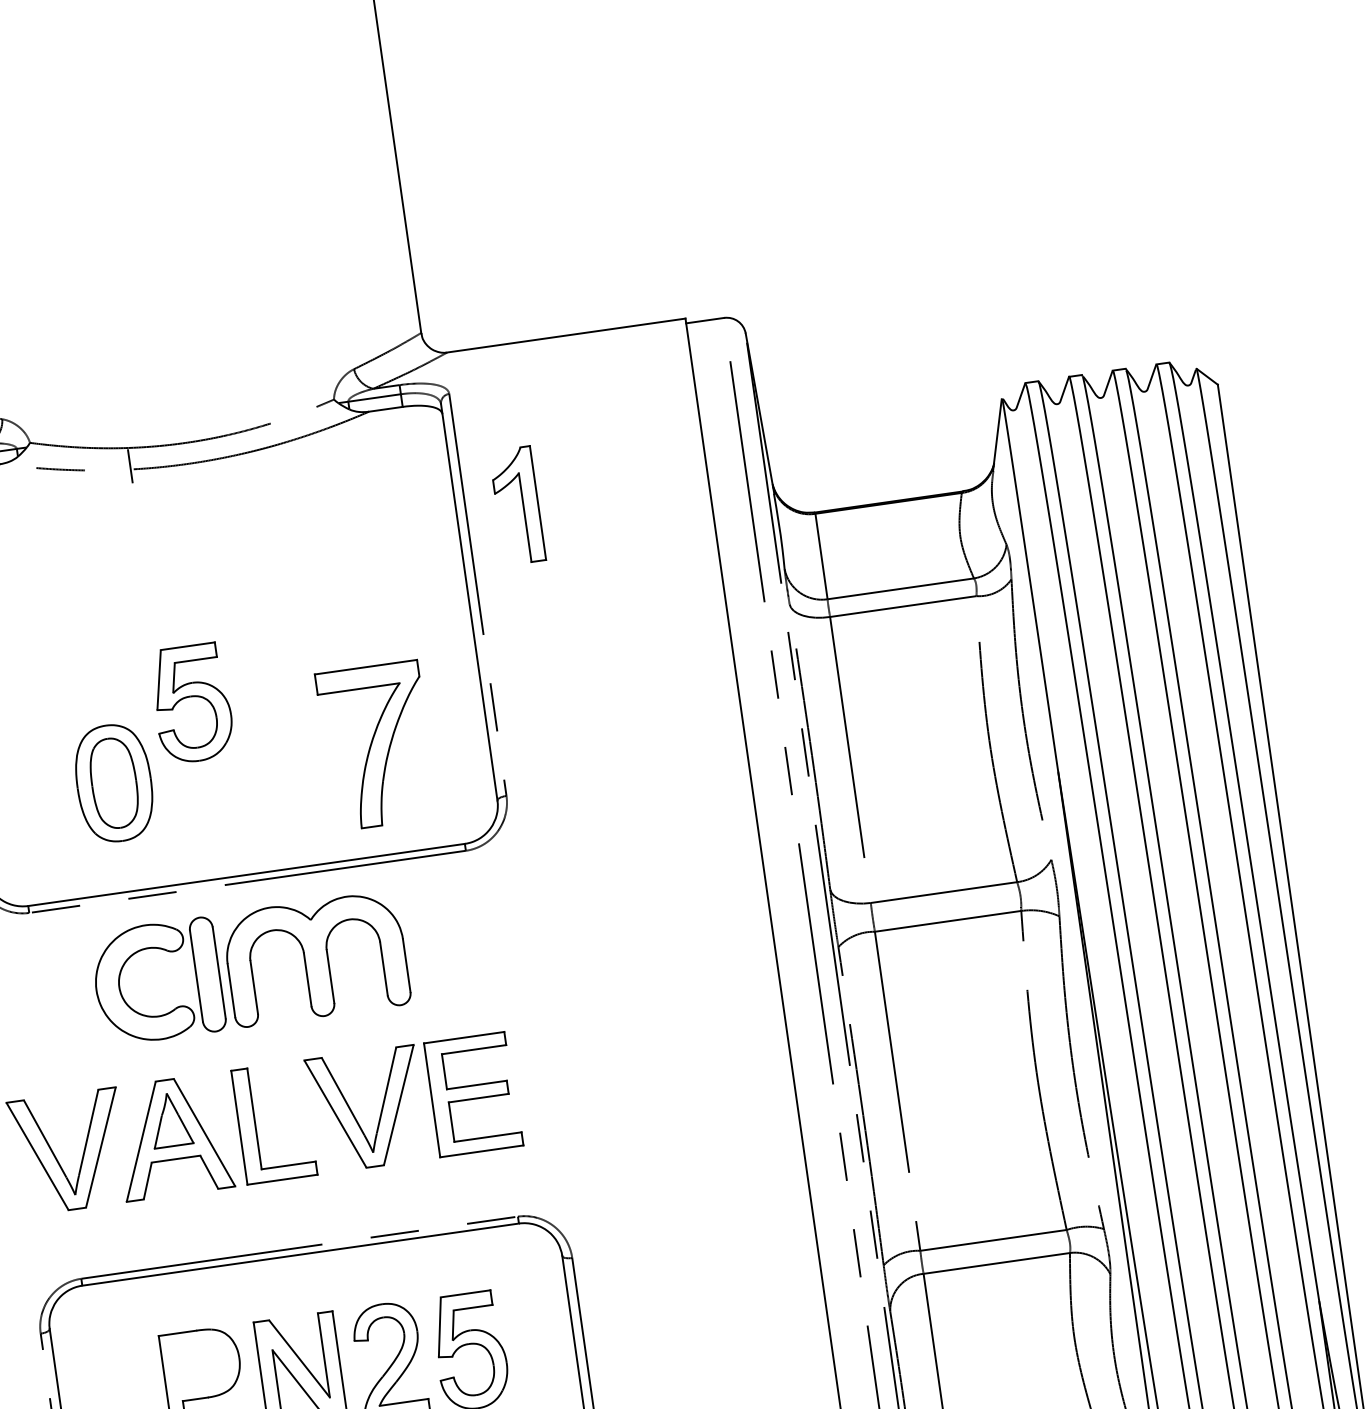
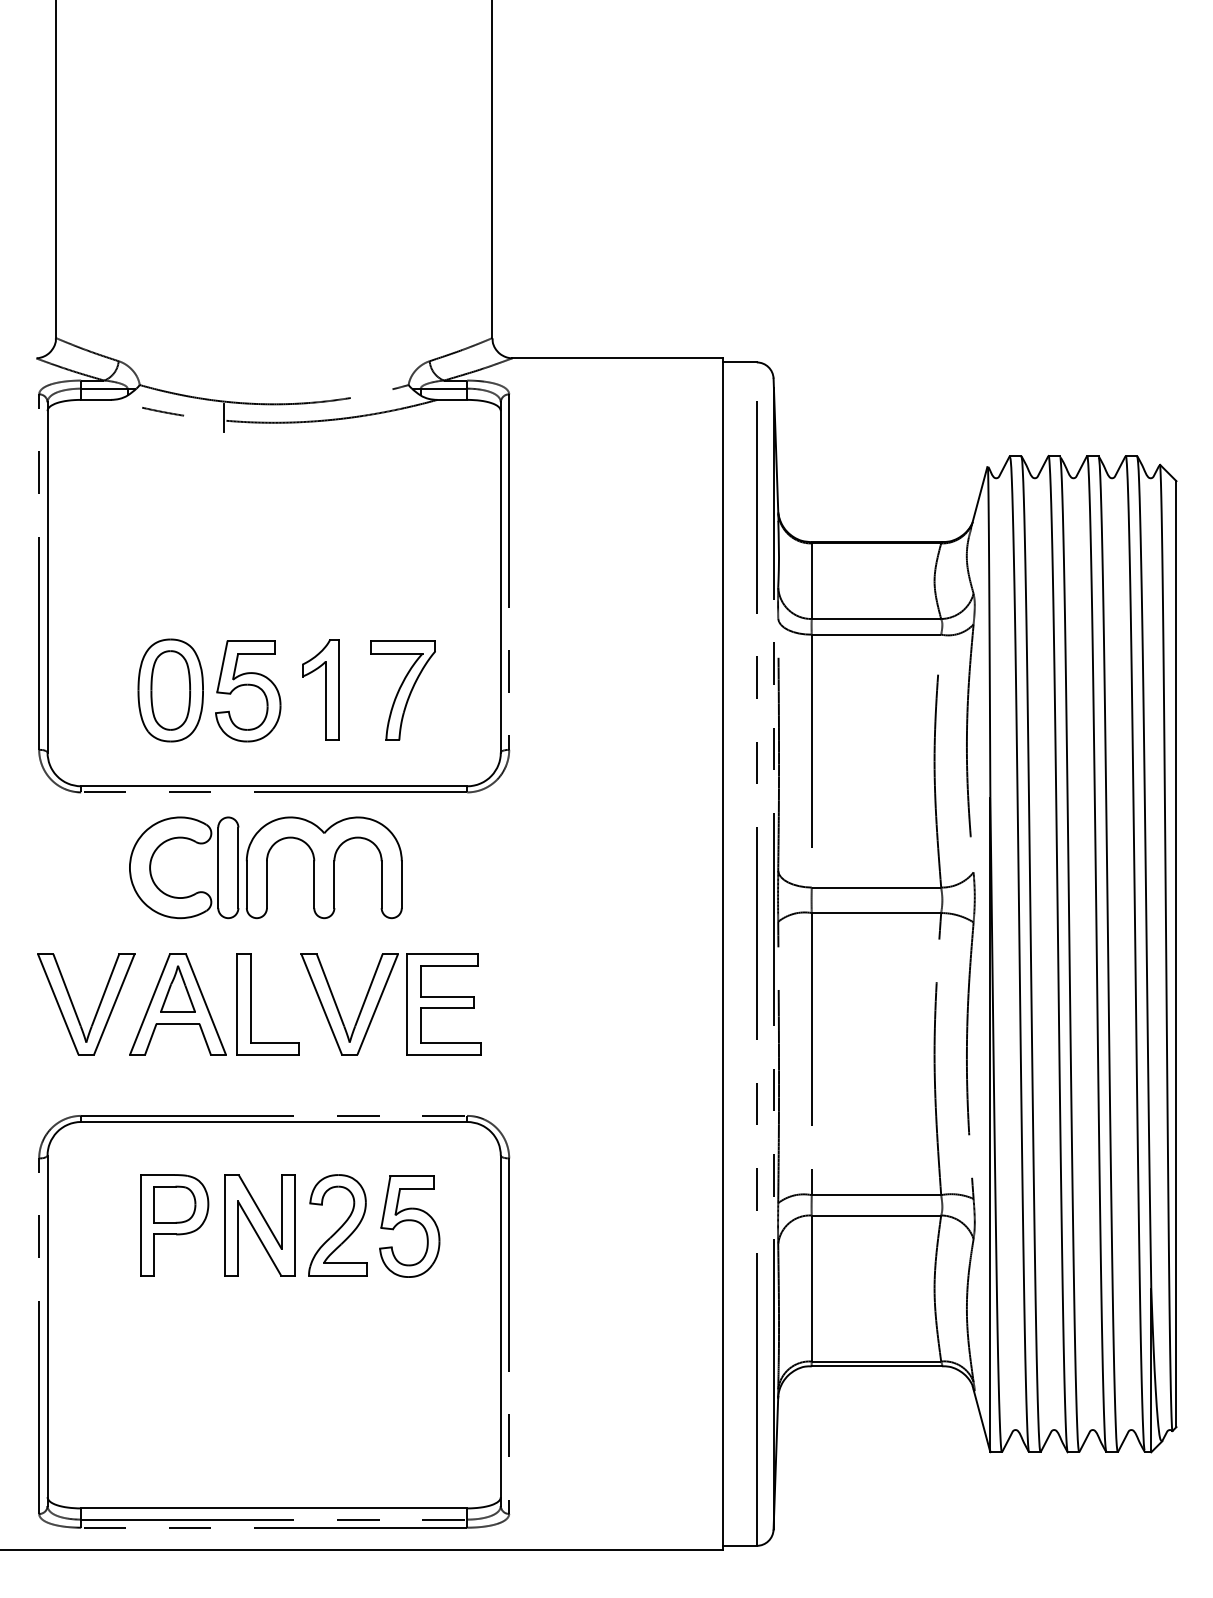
part: (517, 505) -> (320, 689), moved
part: (192, 704) -> (248, 691), moved
part: (376, 745) -> (402, 690), size x0.71
part: (201, 1363) -> (174, 1204), added

